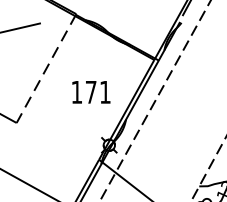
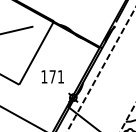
line: (46, 69) -> (36, 53), dashed -> solid
text: (90, 91) -> (52, 76), moved

